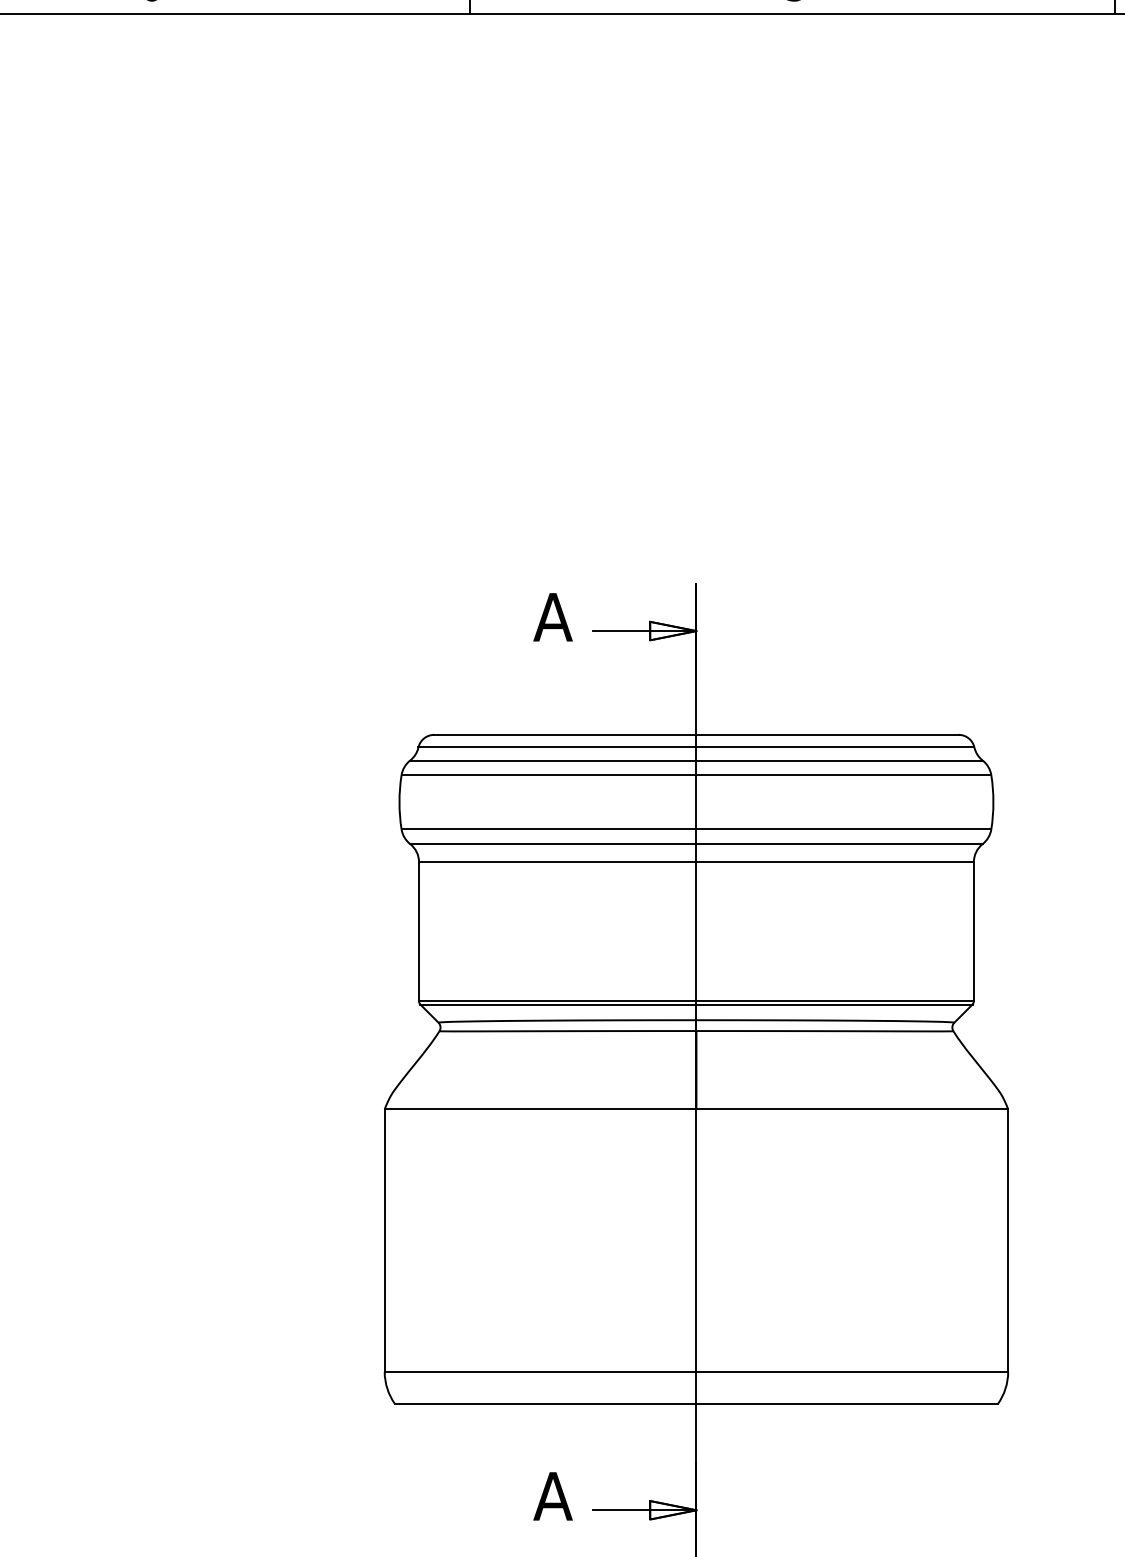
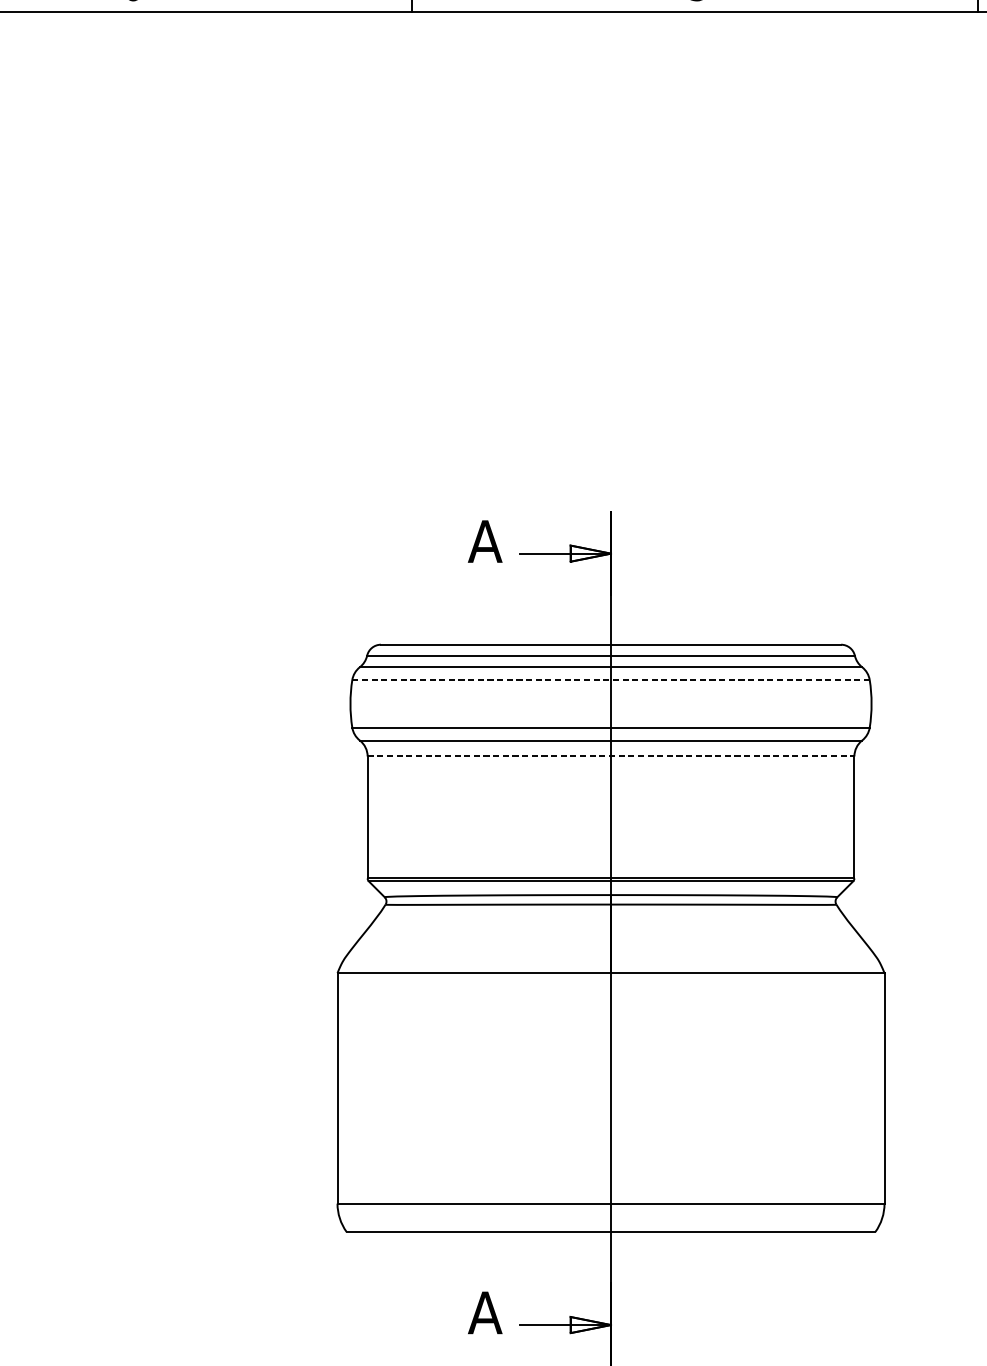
line: (696, 775) -> (611, 680), solid -> dashed
line: (696, 862) -> (611, 756), solid -> dashed

